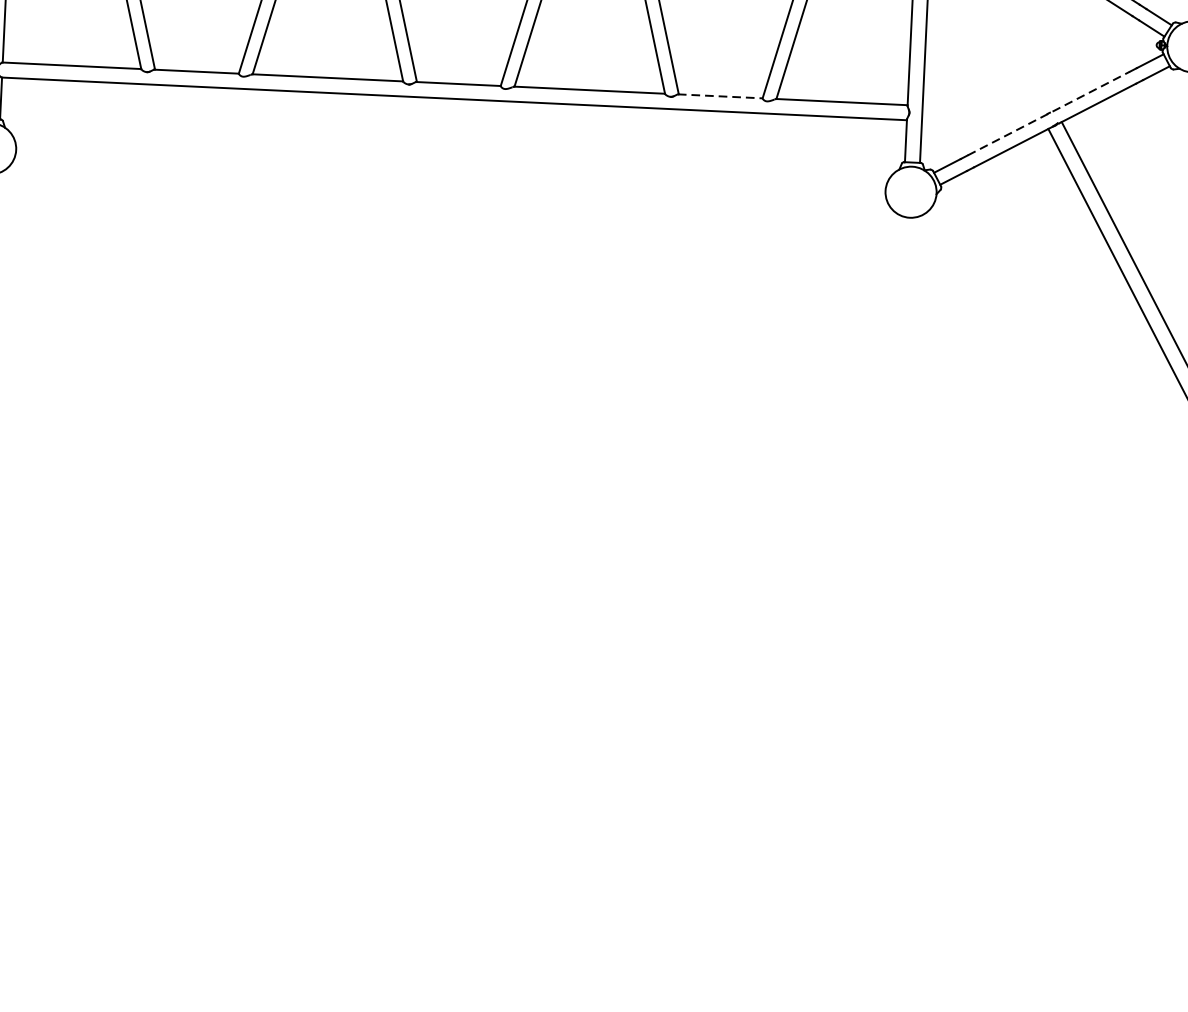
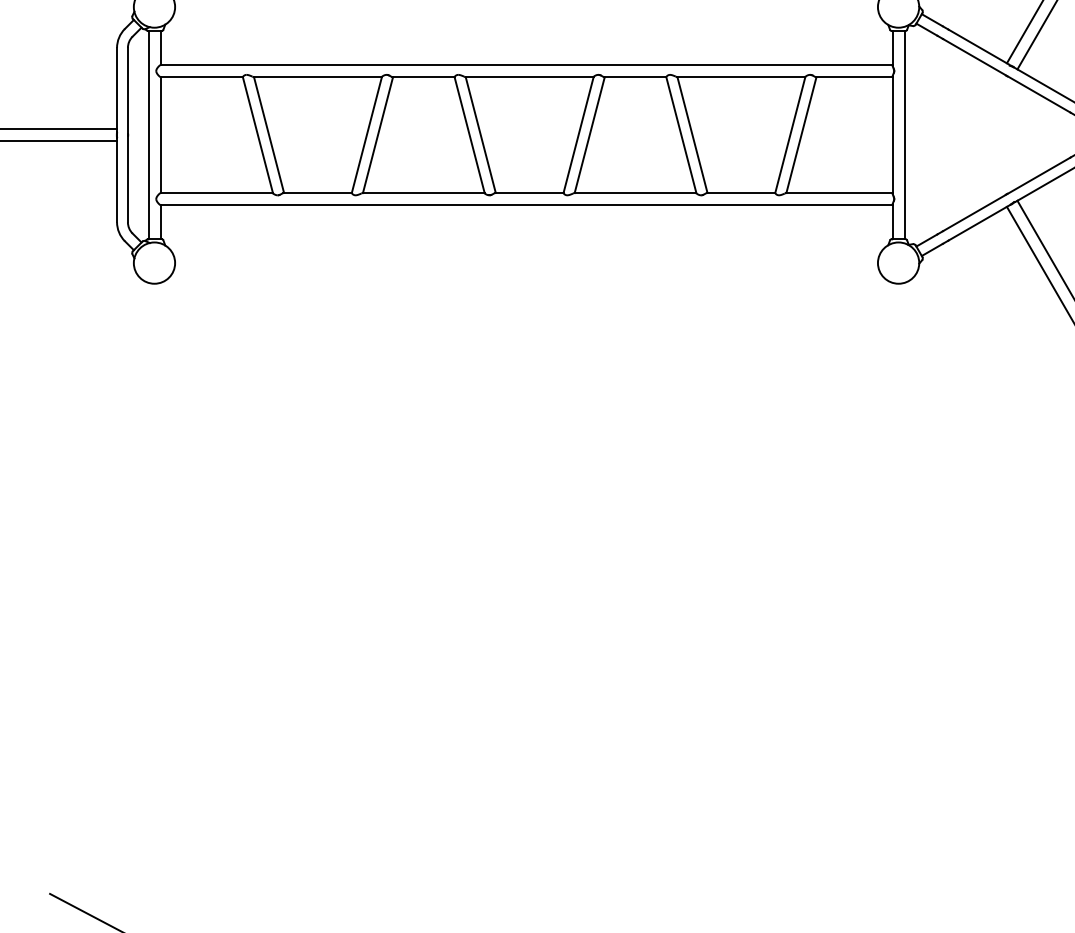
line: (720, 96) -> (741, 193), dashed -> solid
line: (1048, 113) -> (1006, 194), dashed -> solid

